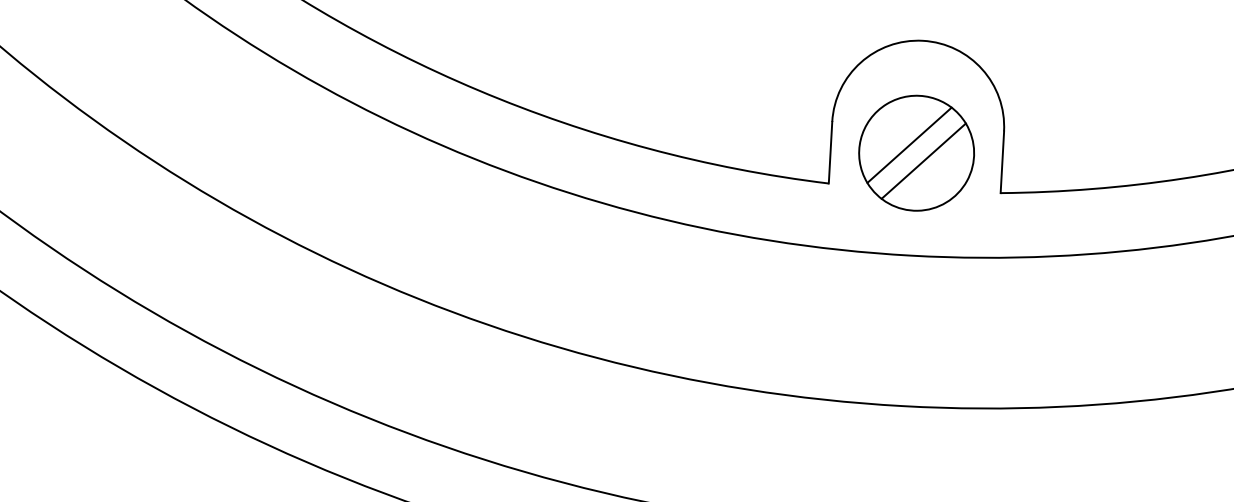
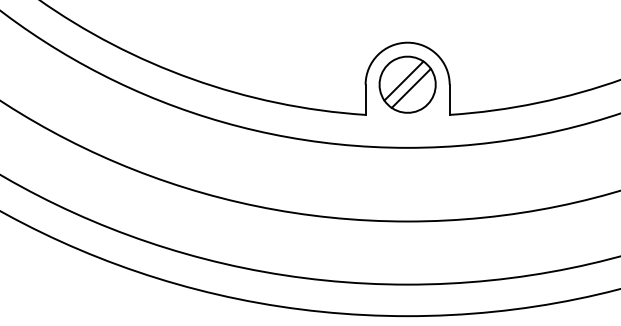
part: (916, 152) -> (407, 84), moved

